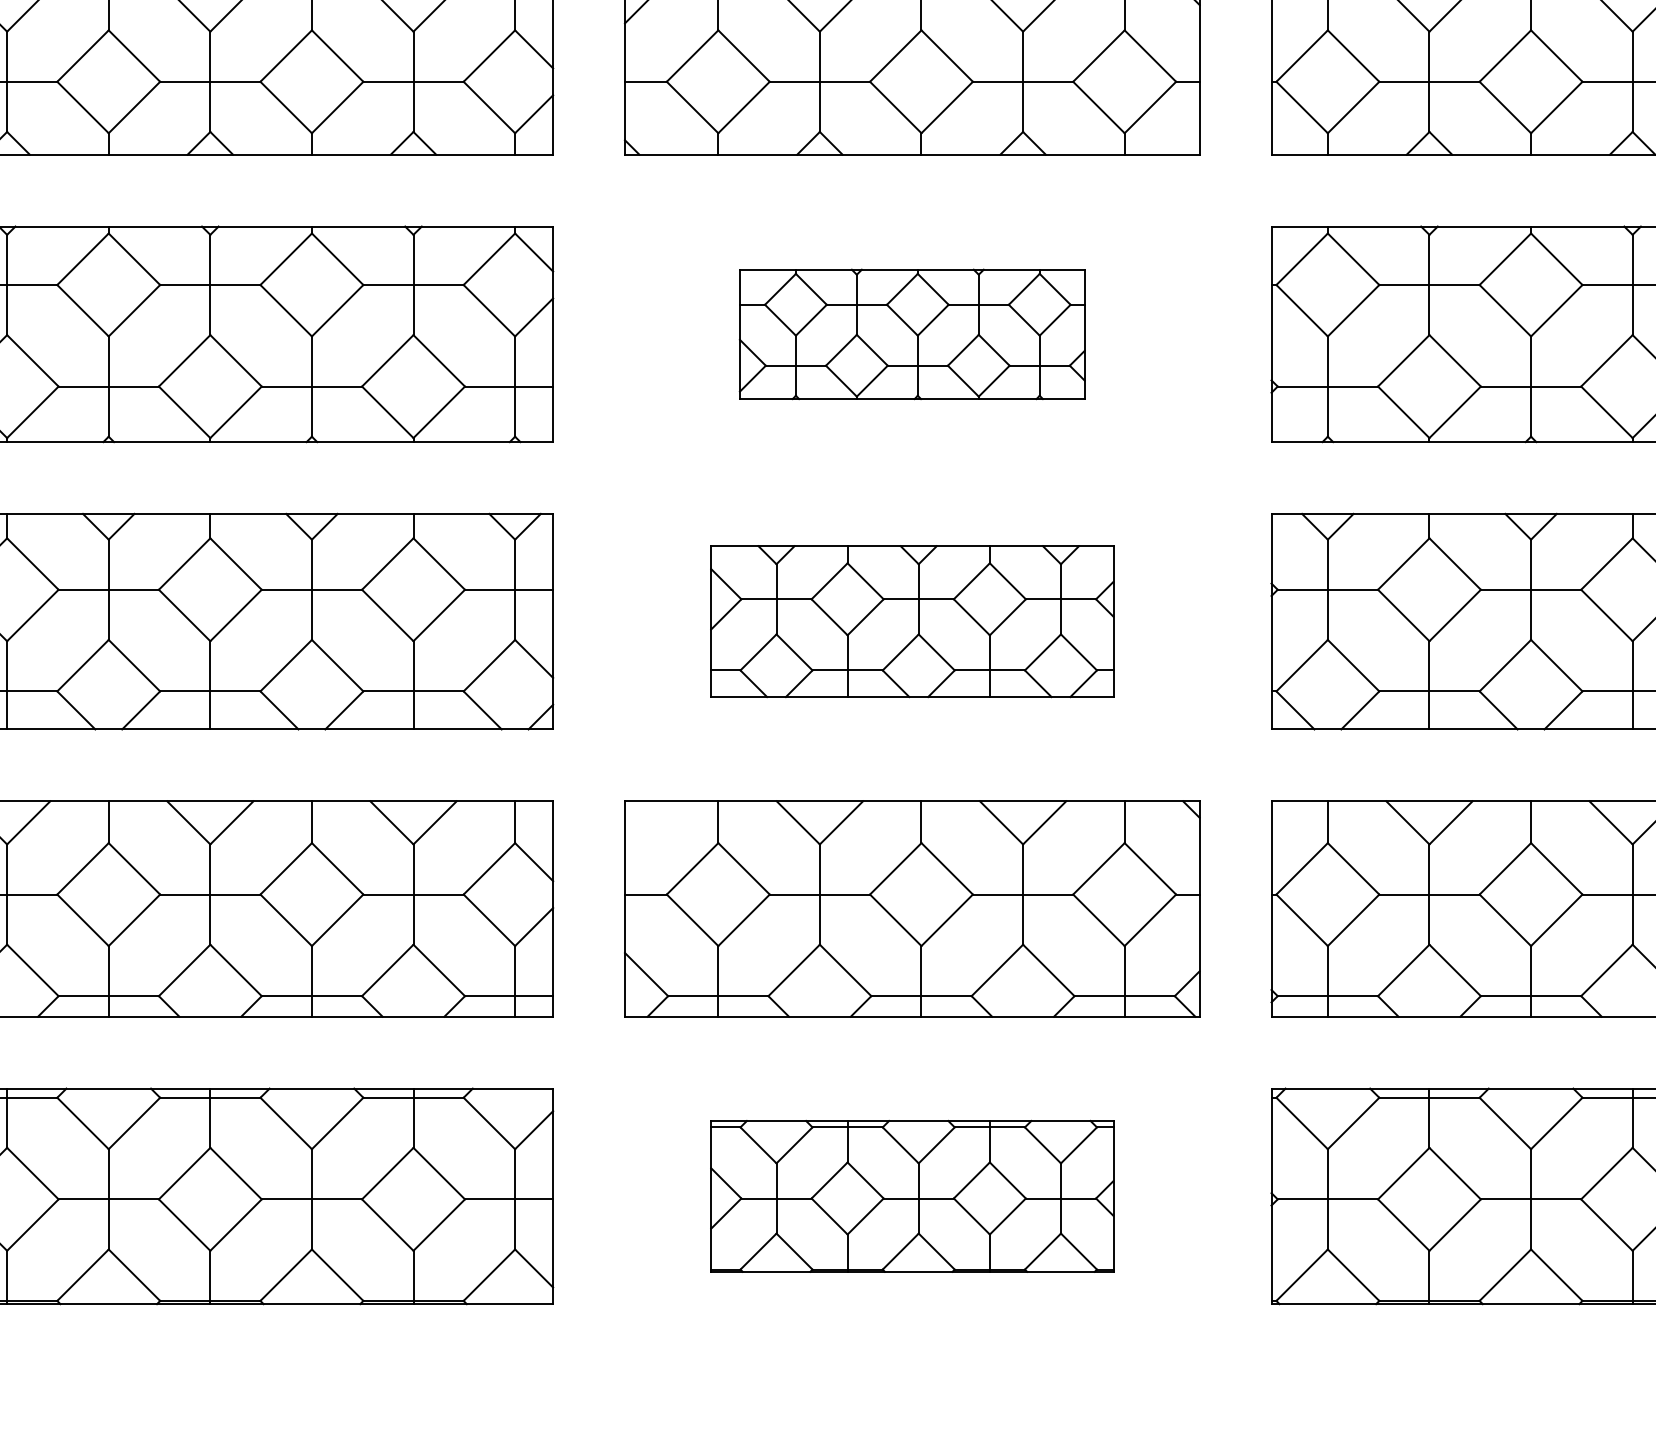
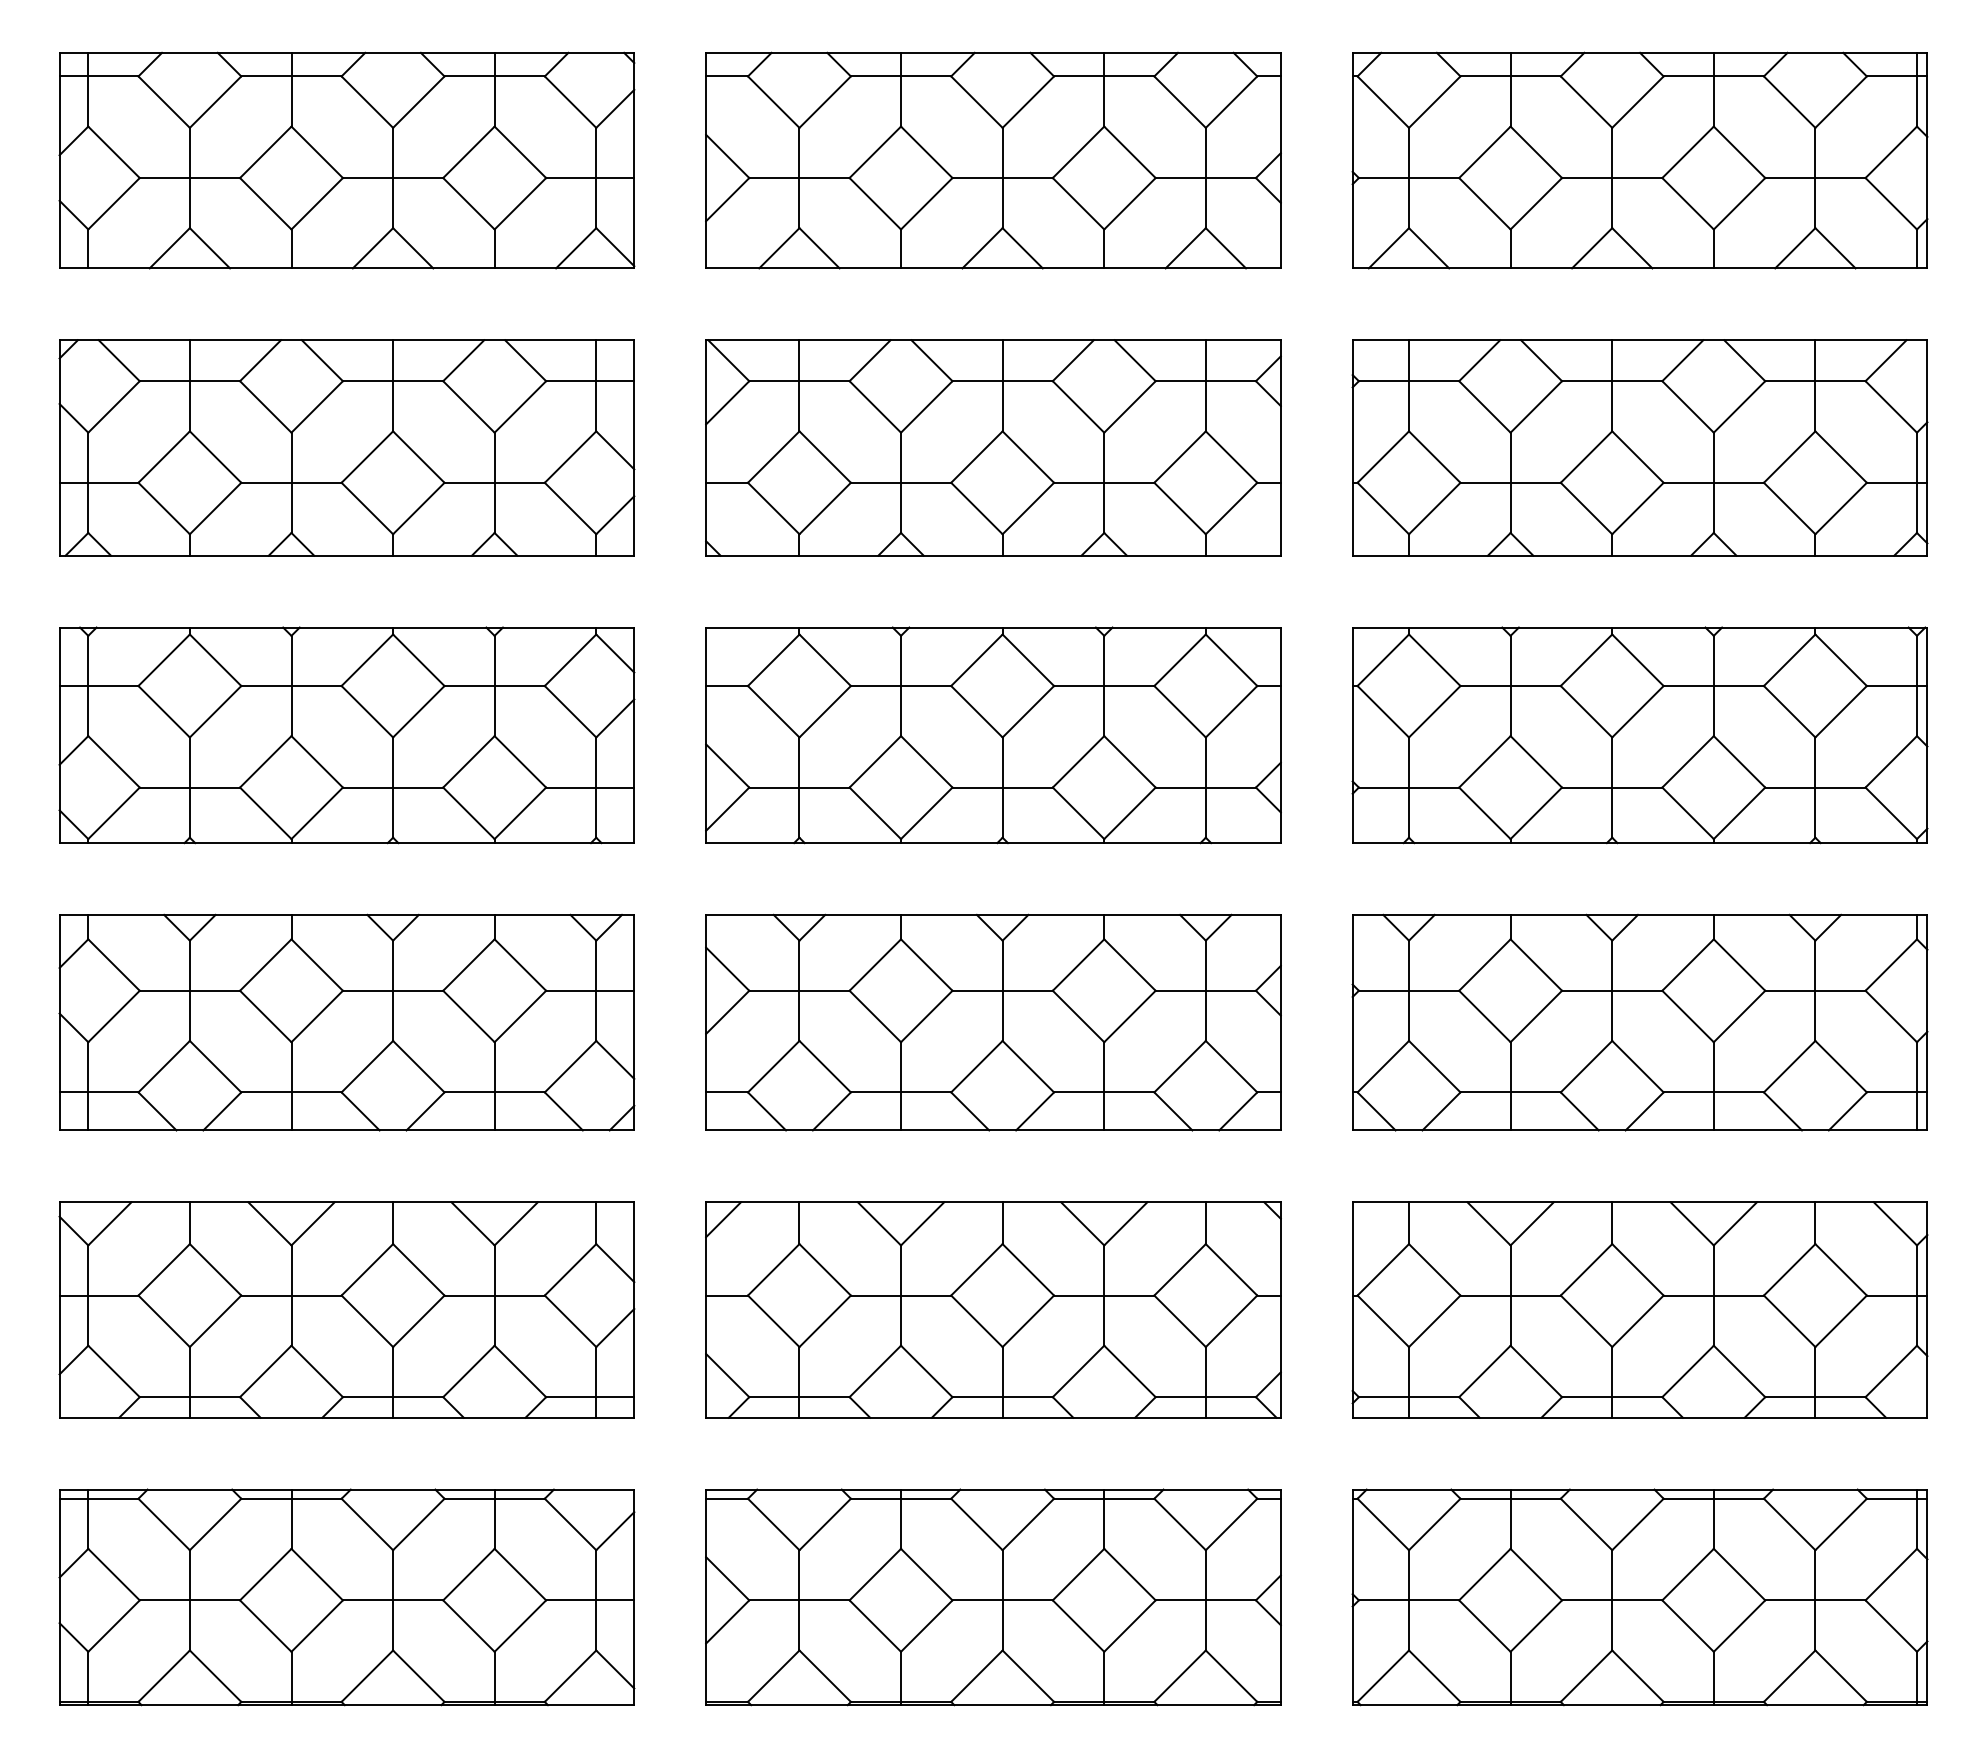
part: (912, 334) -> (993, 735), size x1.67
part: (912, 621) -> (993, 1022), size x1.43
line: (642, 818) -> (723, 1219), added
part: (912, 1196) -> (993, 1597), size x1.43

